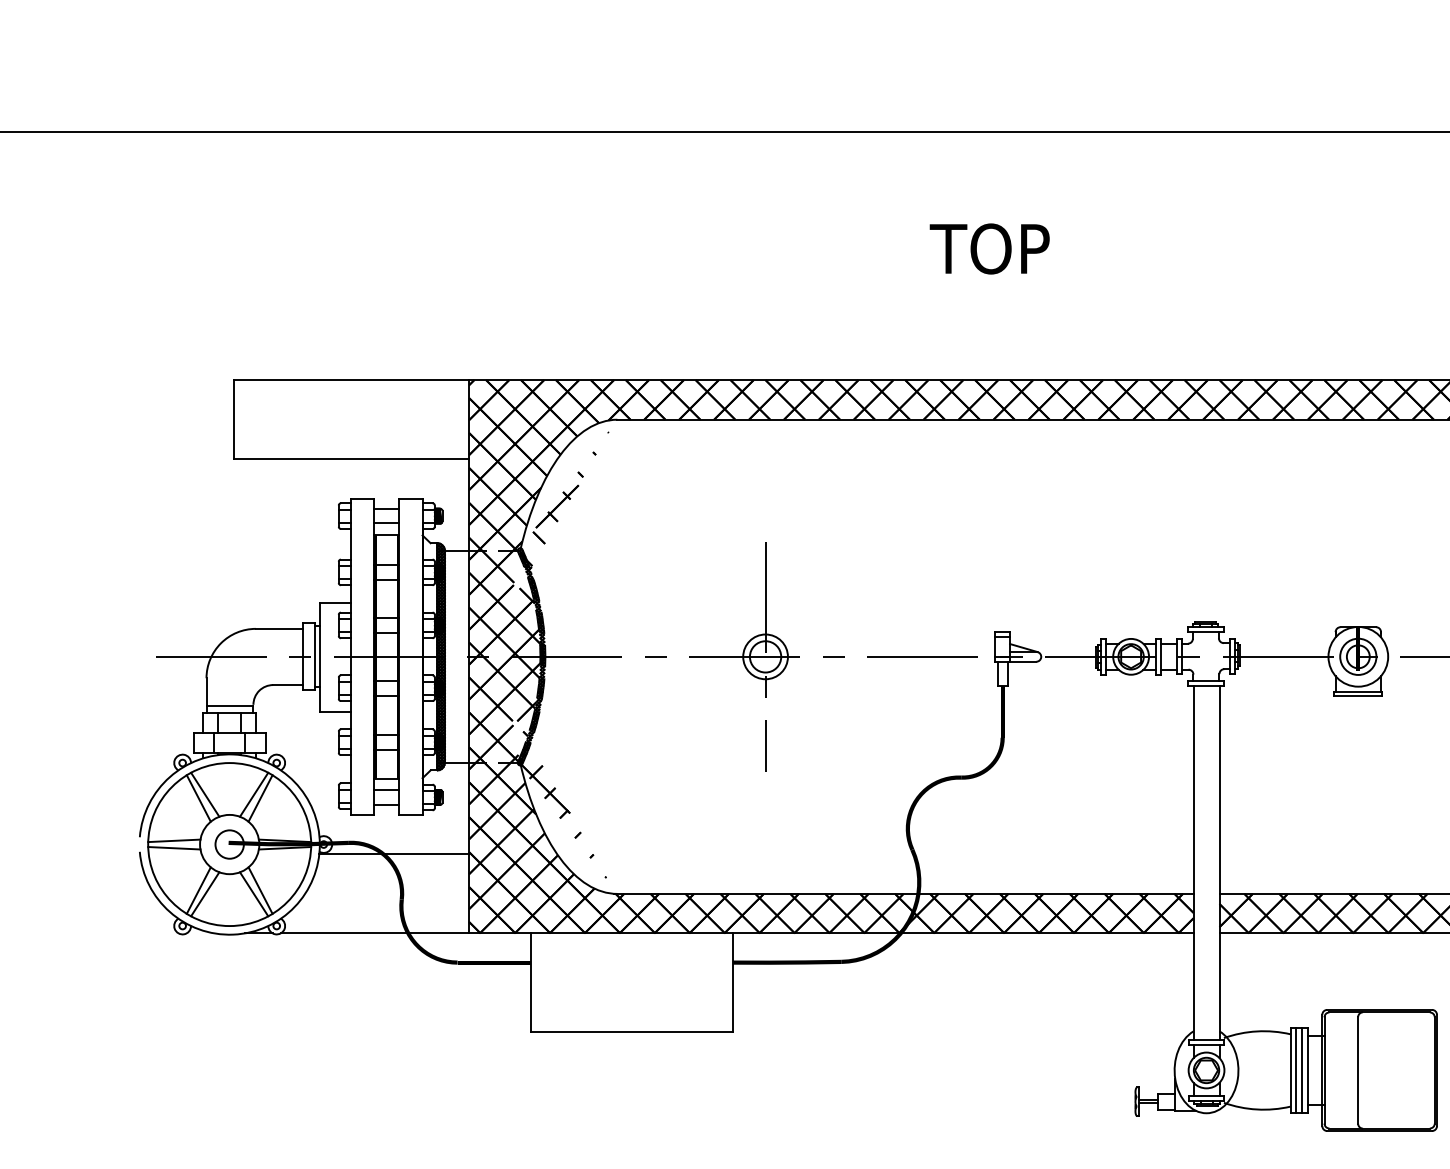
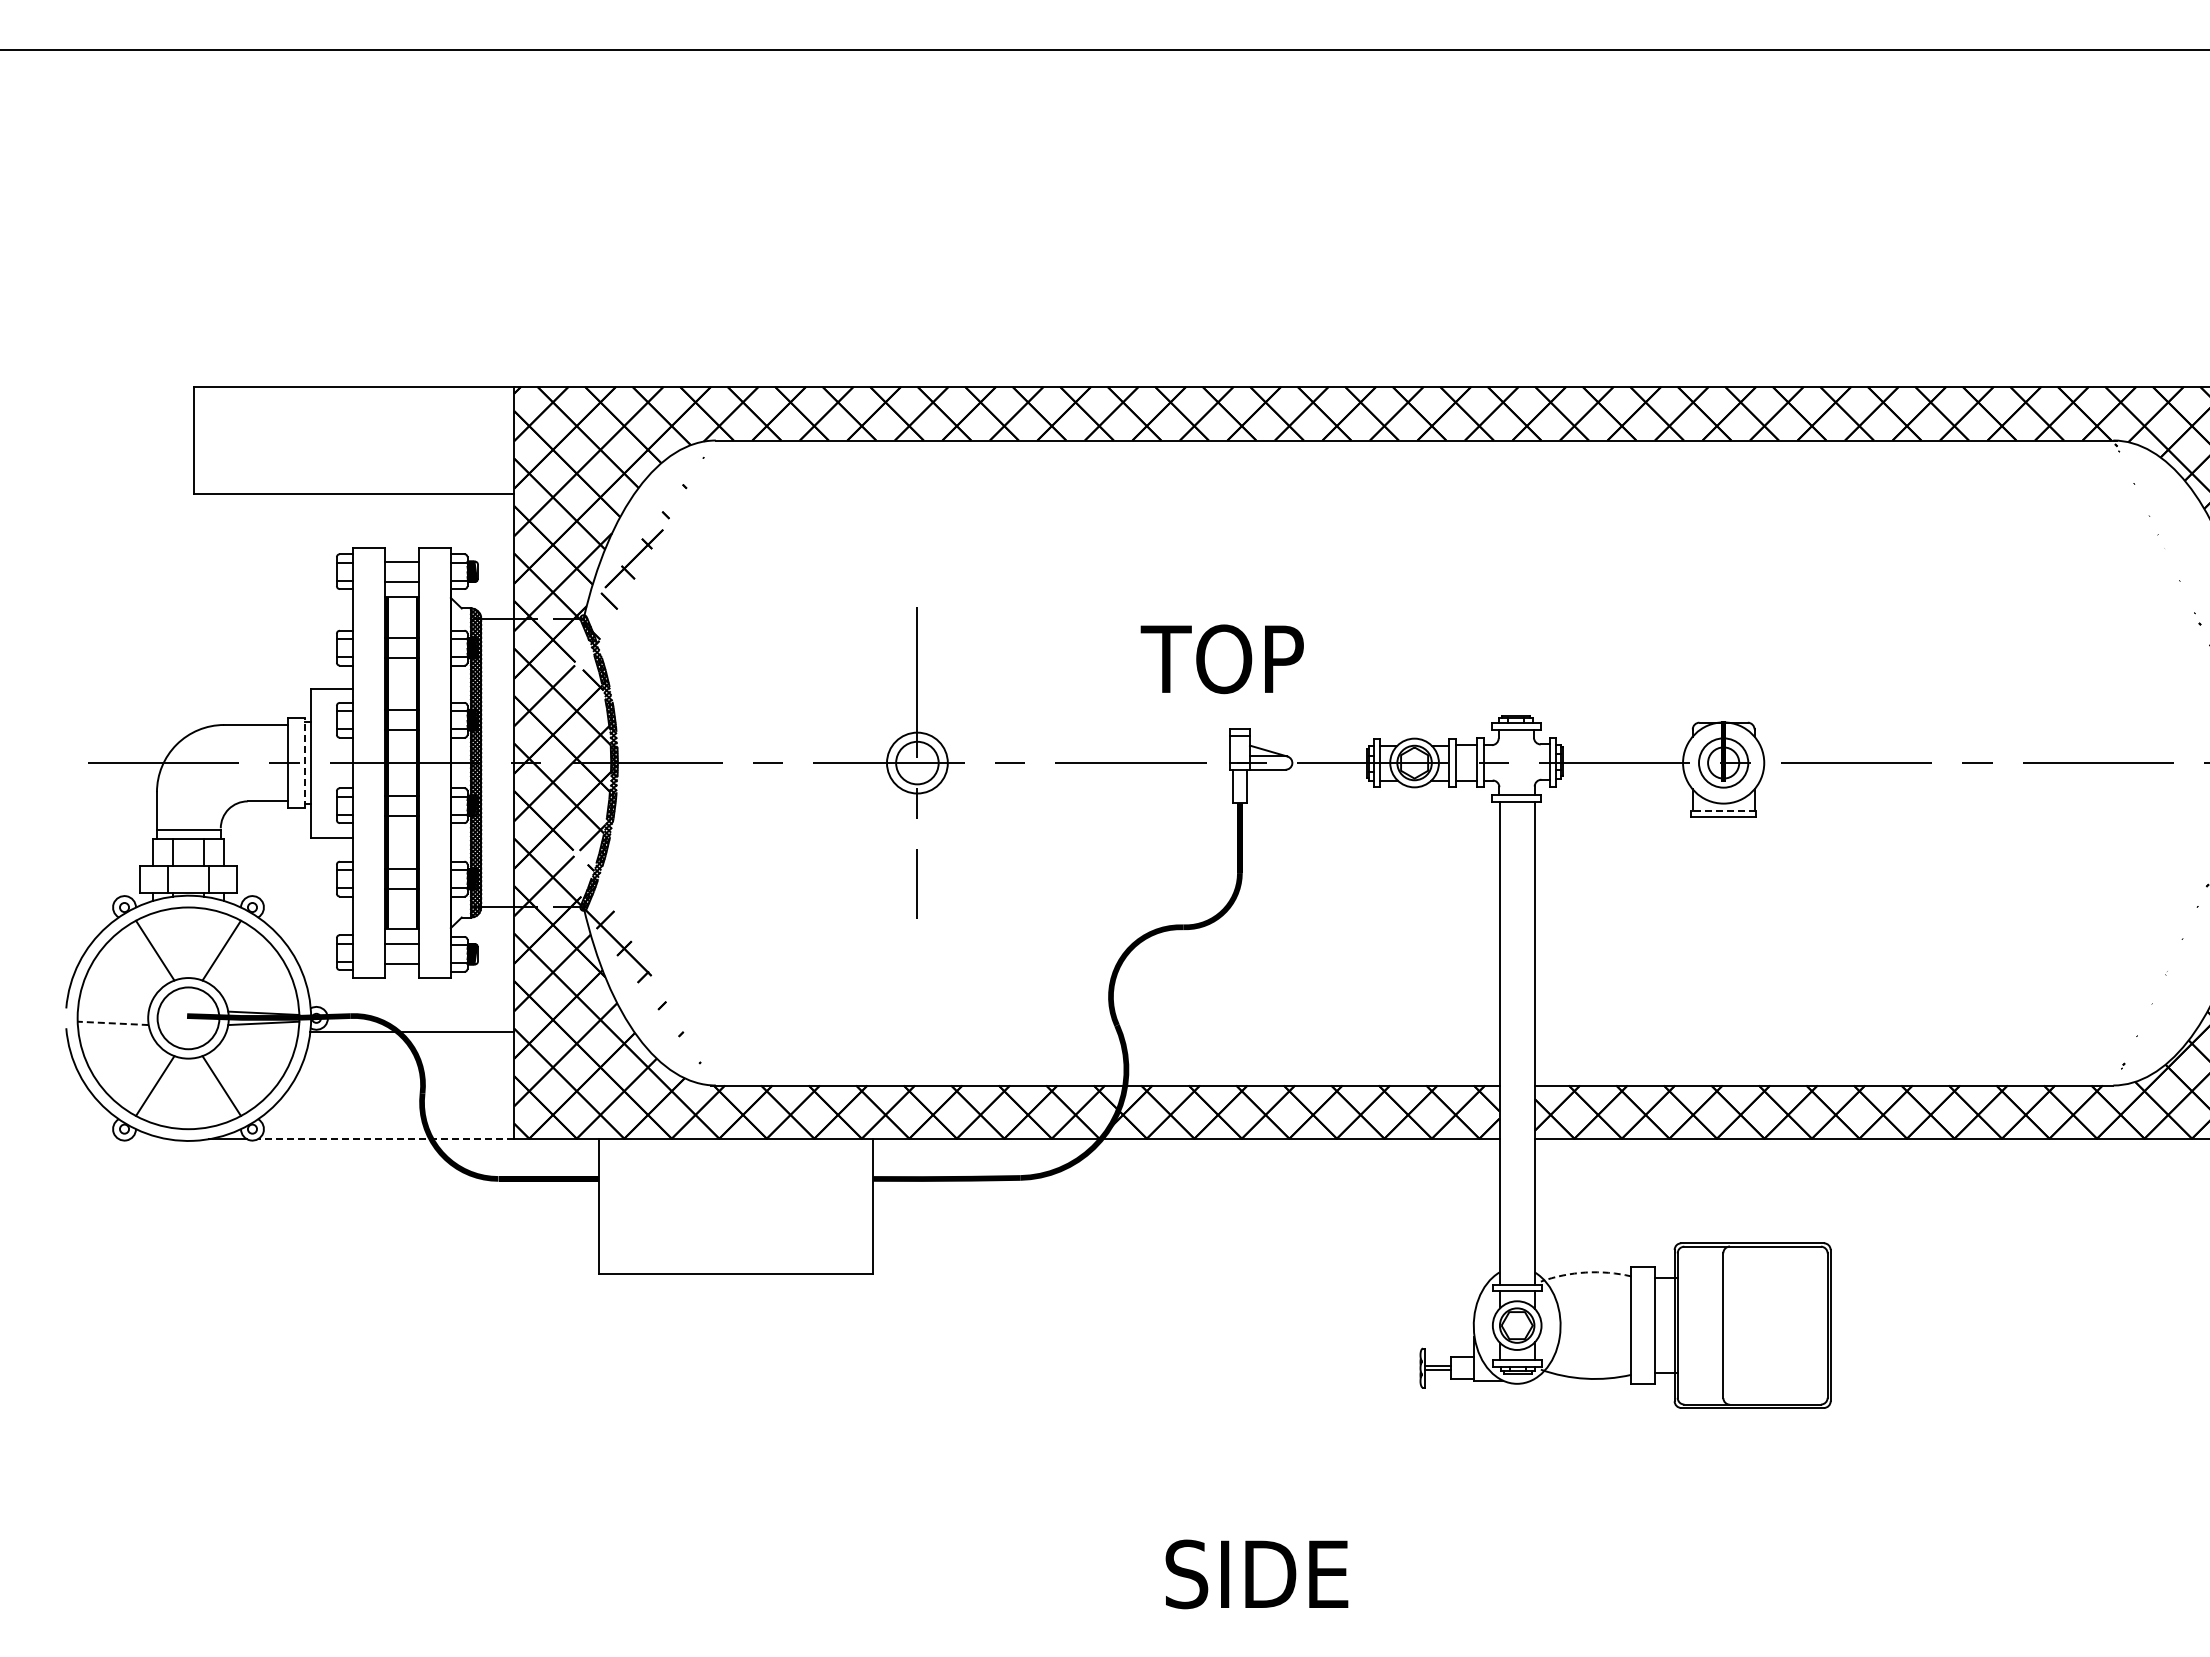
text: (989, 249) -> (1221, 659), moved
line: (315, 656) -> (305, 762), solid -> dashed
line: (1358, 691) -> (1723, 810), solid -> dashed
line: (198, 798) -> (146, 955), removed
line: (260, 798) -> (230, 955), removed
line: (173, 840) -> (112, 1012), removed
circle: (229, 844) -> (188, 1018), size x1.6
line: (174, 848) -> (113, 1023), solid -> dashed
line: (198, 890) -> (146, 1080), removed
line: (260, 890) -> (230, 1080), removed
line: (374, 933) -> (385, 1139), solid -> dashed
arc: (1256, 1031) -> (1585, 1272), solid -> dashed
line: (1296, 1070) -> (1639, 1325), removed
line: (1302, 1070) -> (1647, 1325), removed

